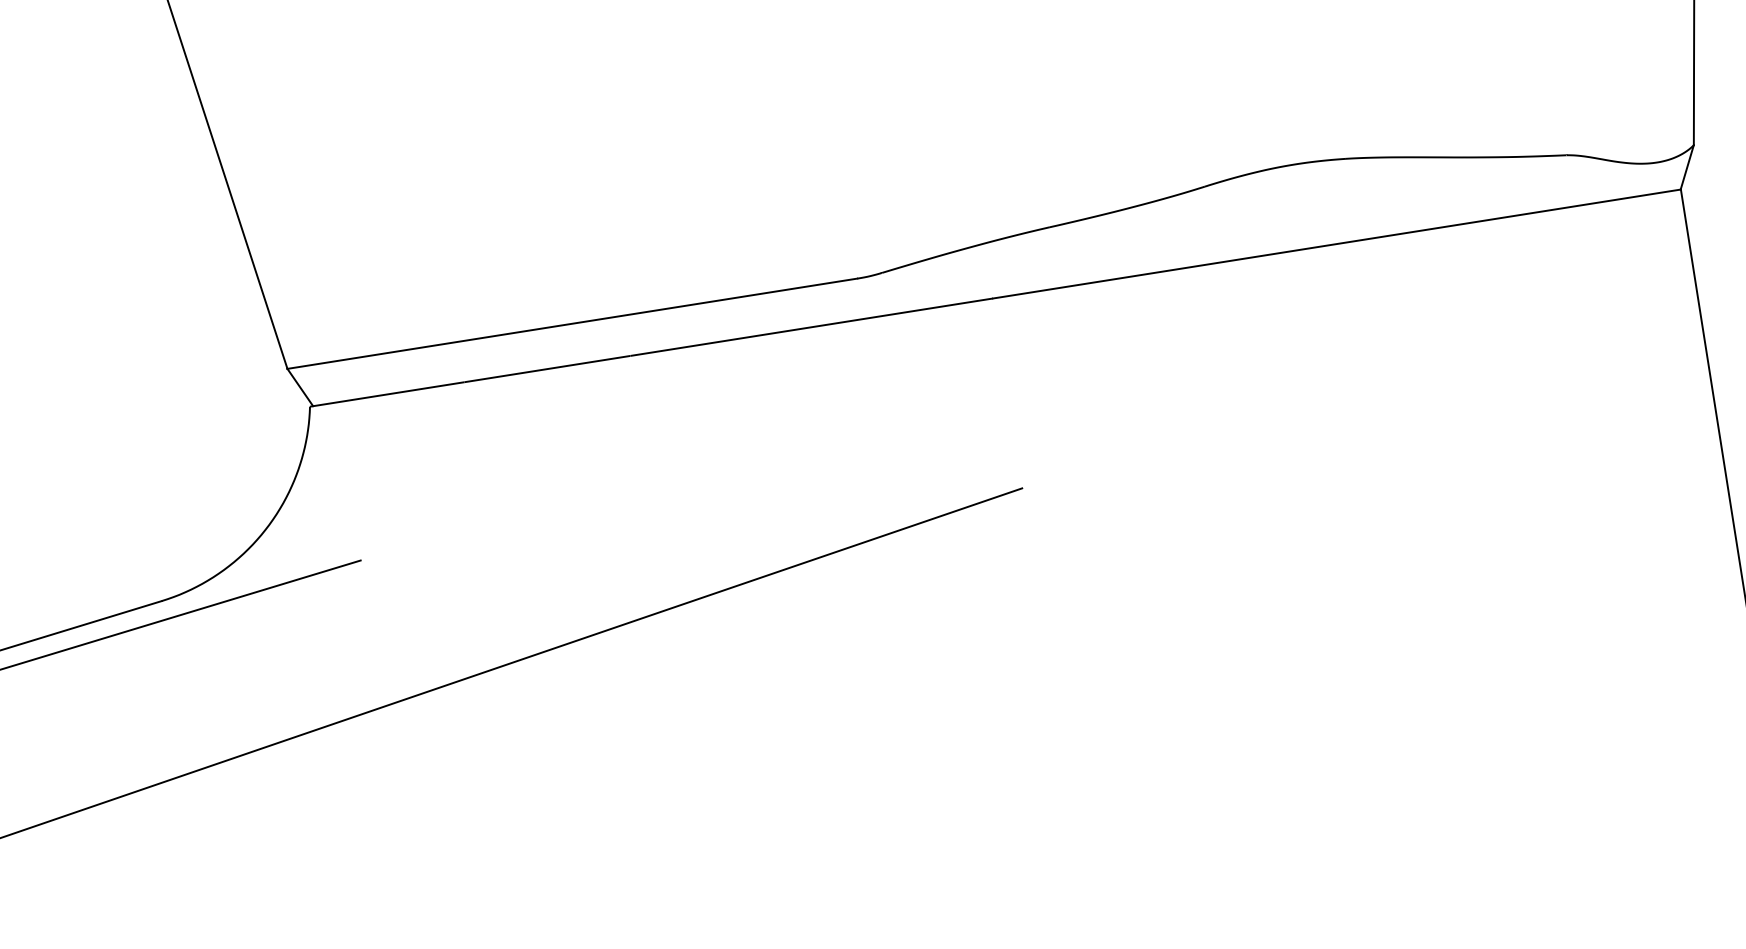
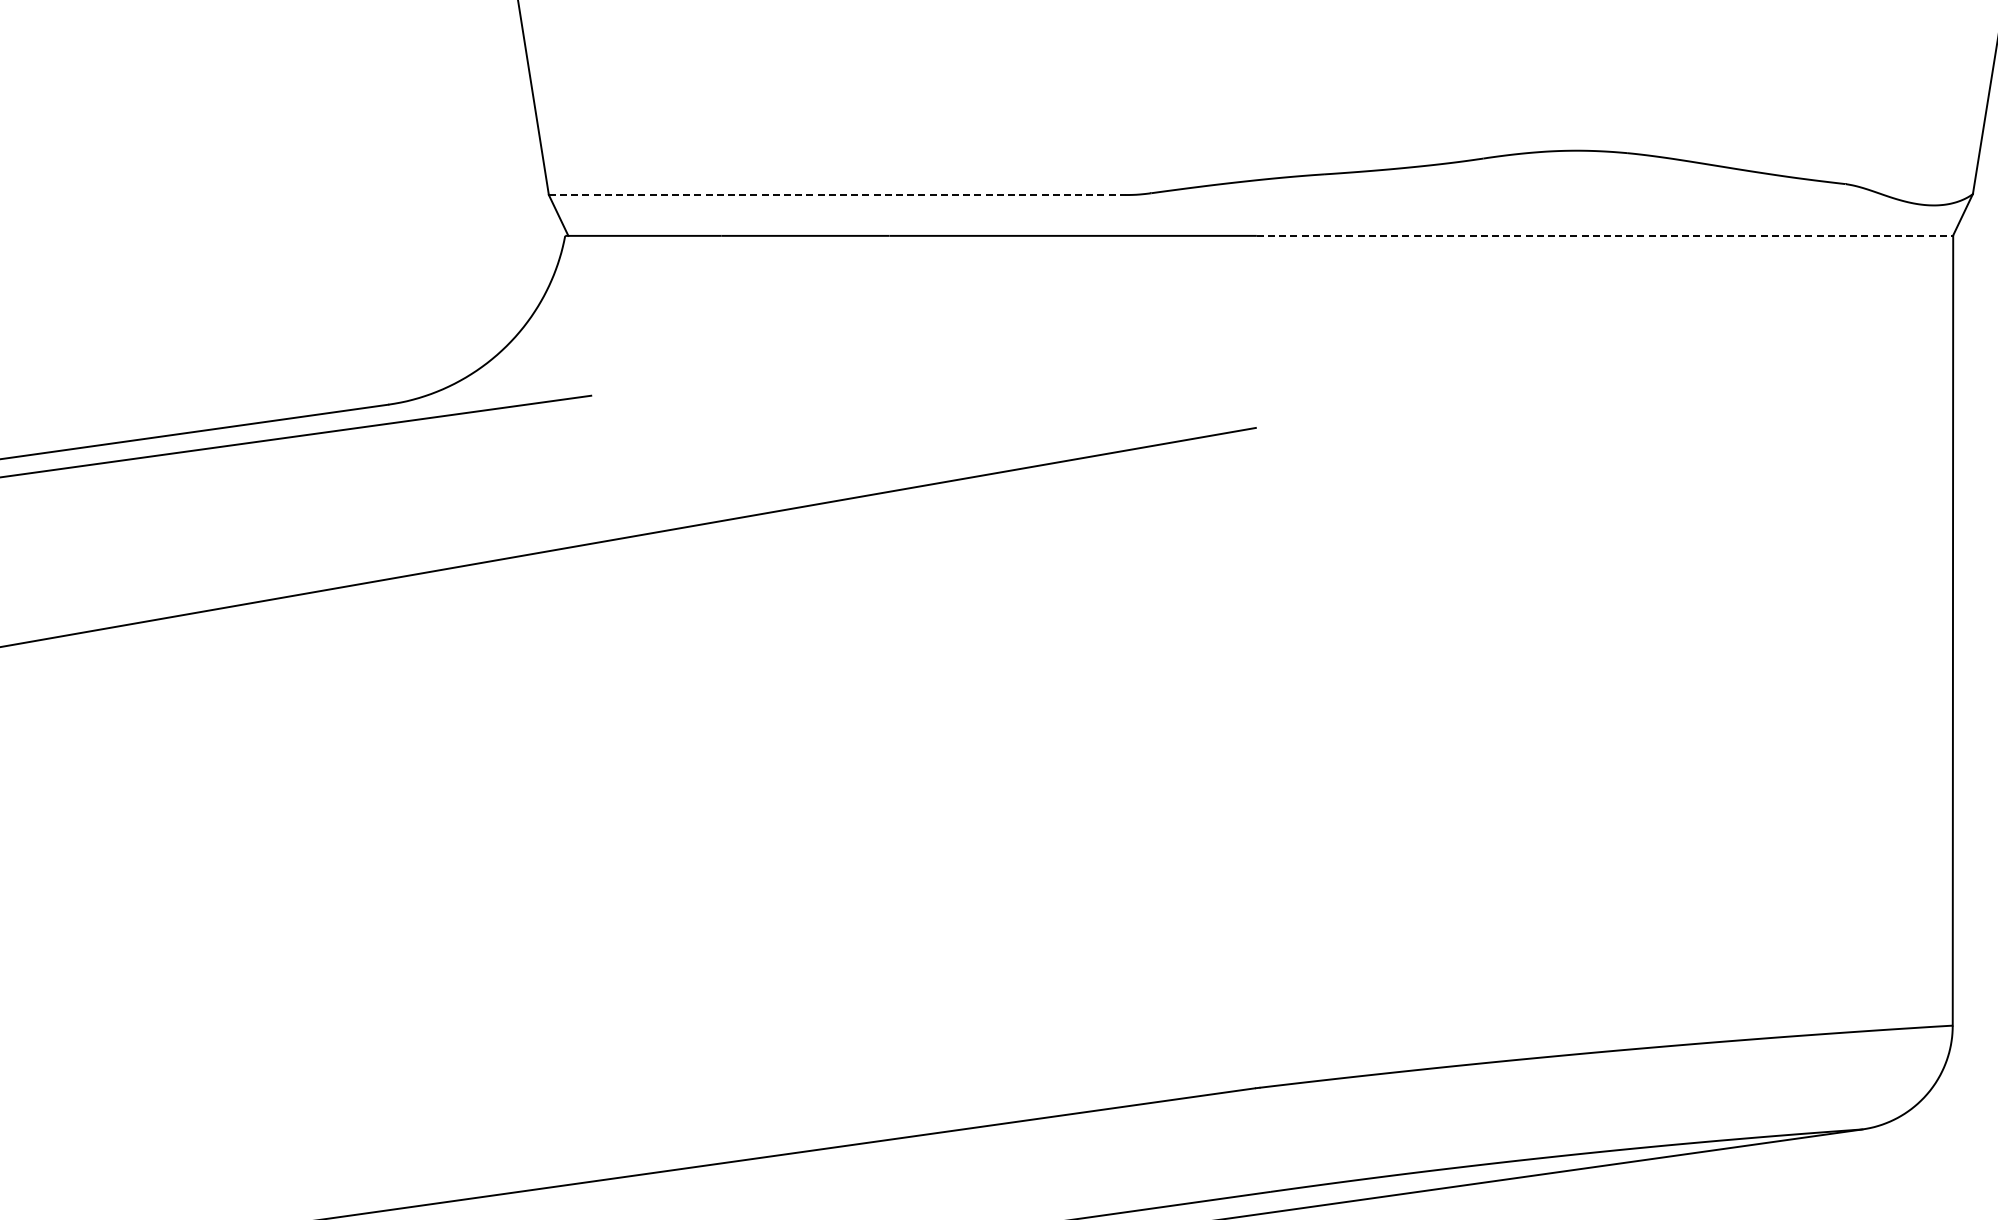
line: (1337, 243) -> (1605, 235), solid -> dashed
line: (572, 324) -> (837, 195), solid -> dashed

